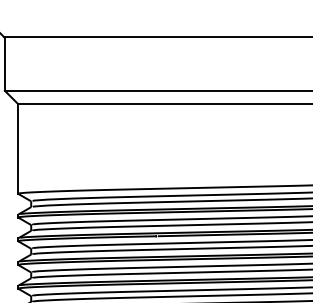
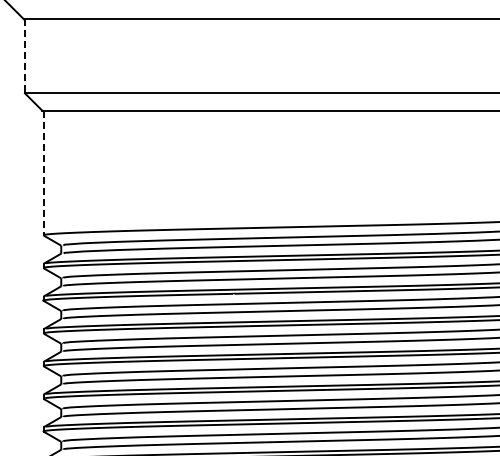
line: (5, 64) -> (25, 56), solid -> dashed
line: (18, 148) -> (43, 173), solid -> dashed

